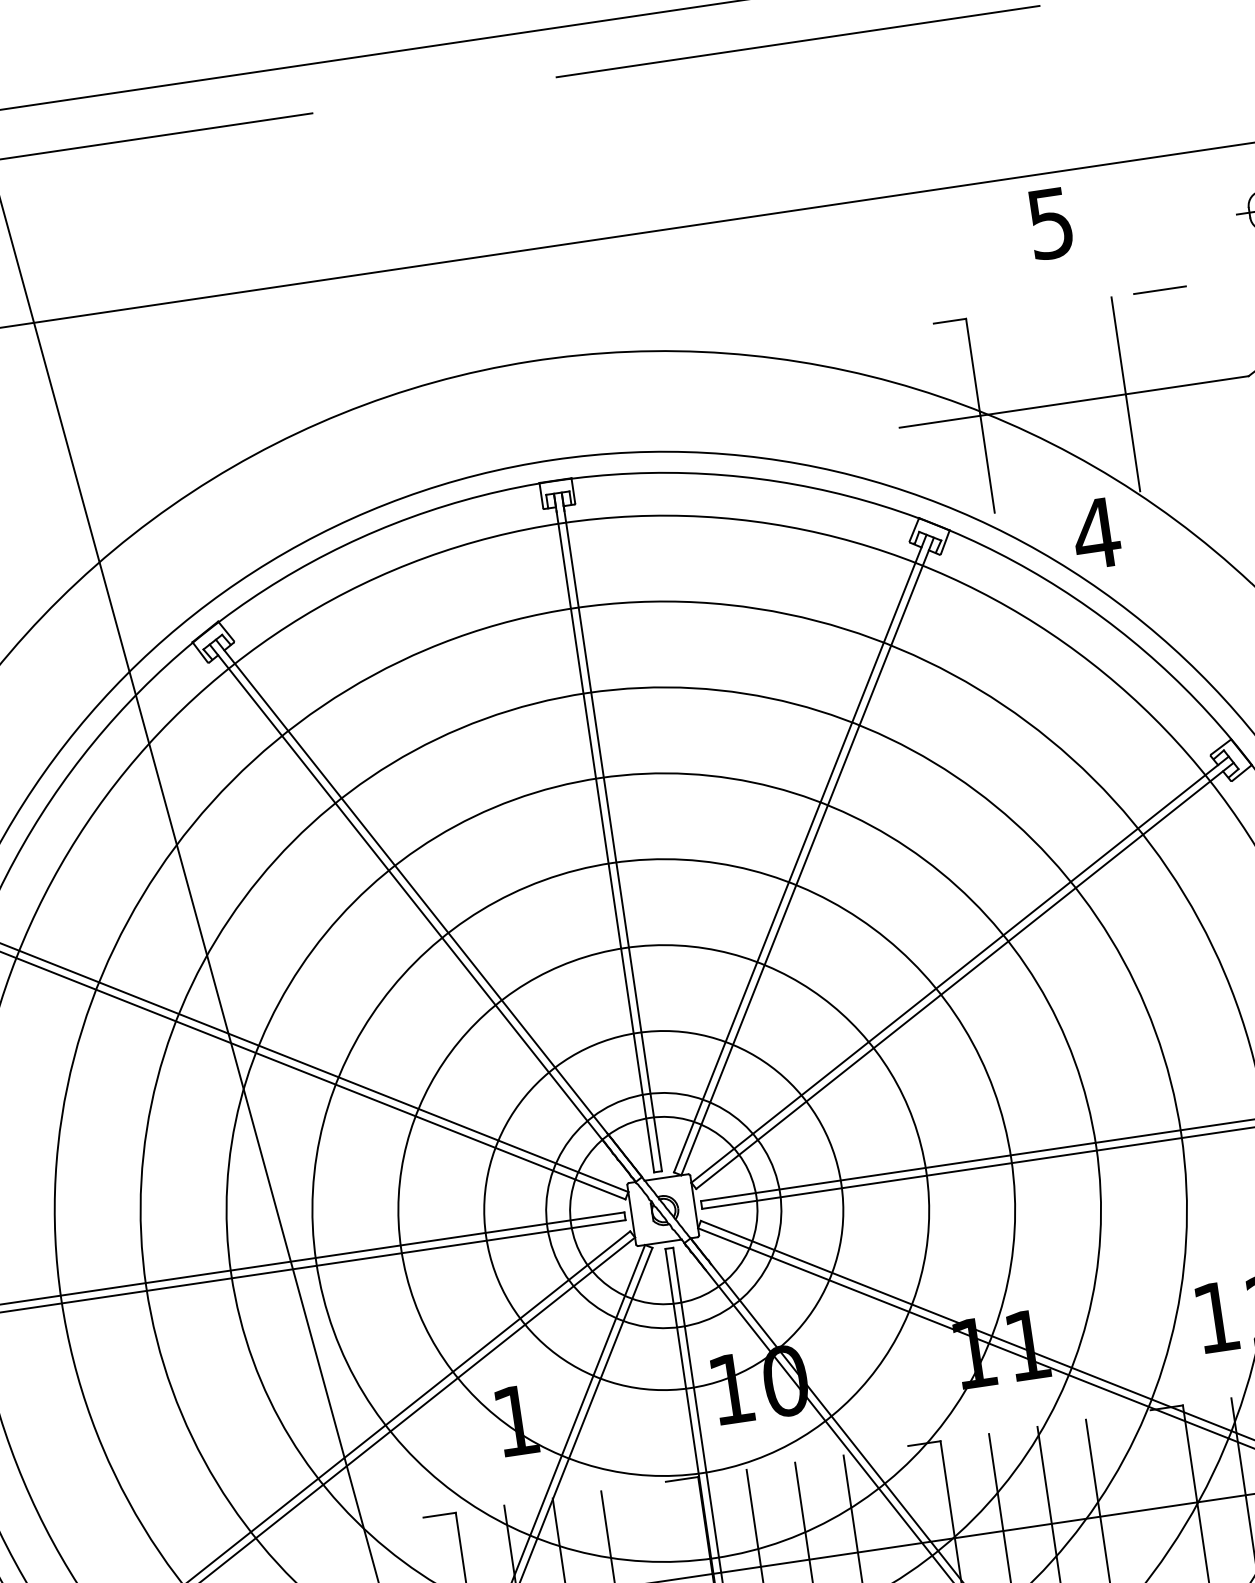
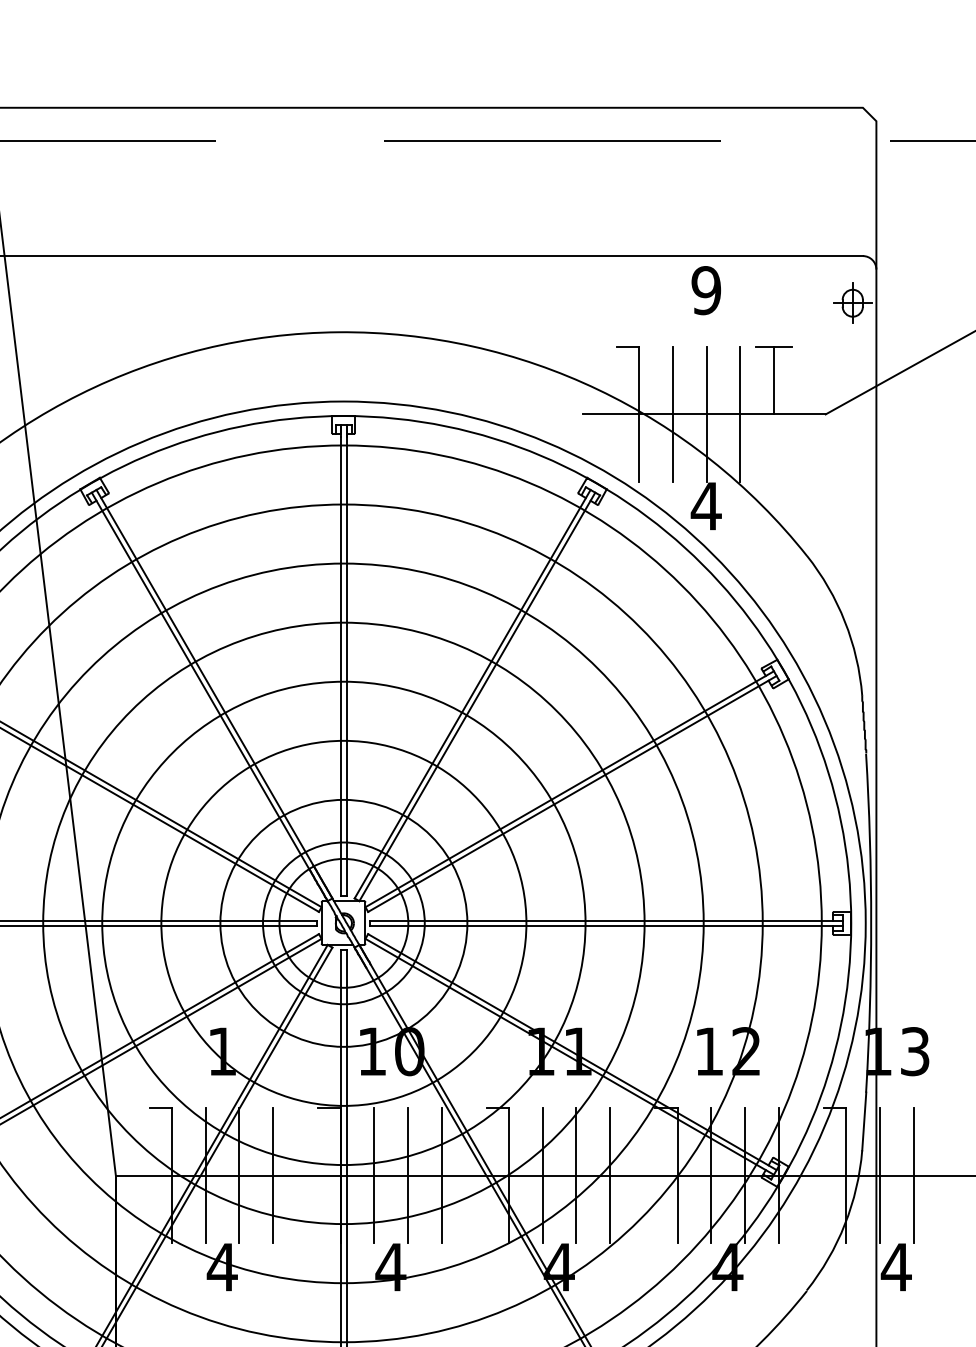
text: (1050, 223) -> (706, 290), 5 -> 9
line: (1167, 338) -> (774, 380), added
line: (1077, 401) -> (706, 414), added
line: (1028, 408) -> (672, 414), added

